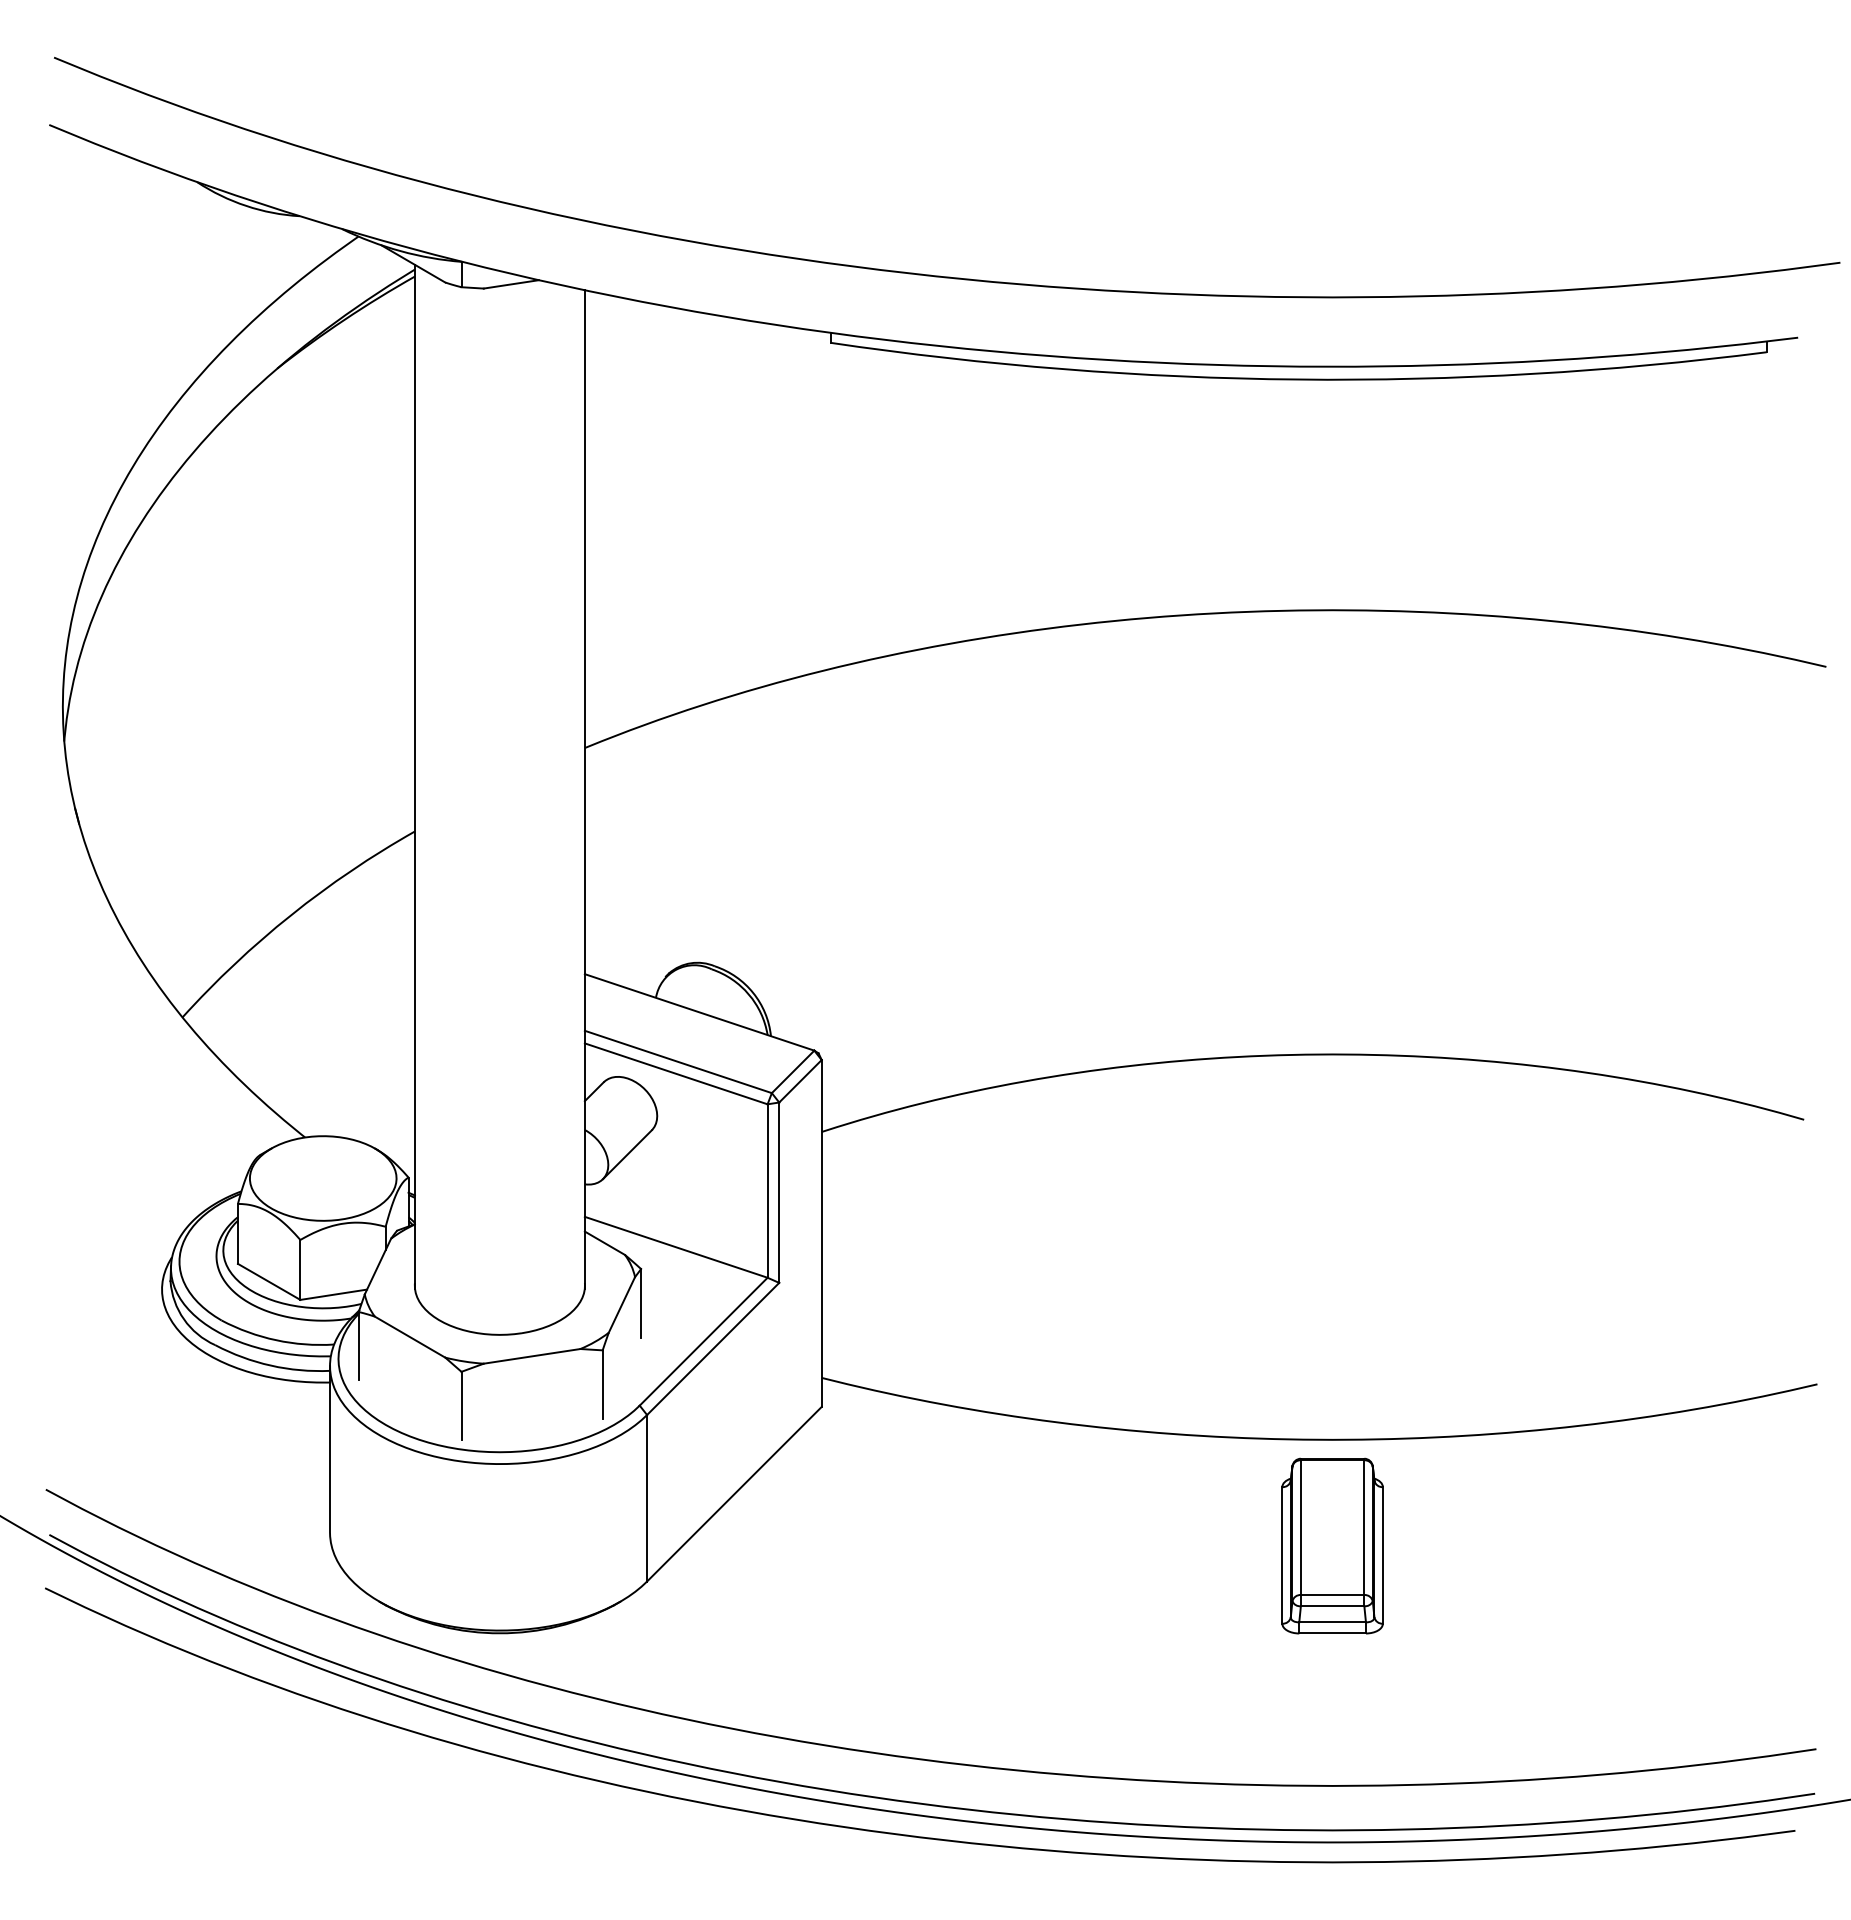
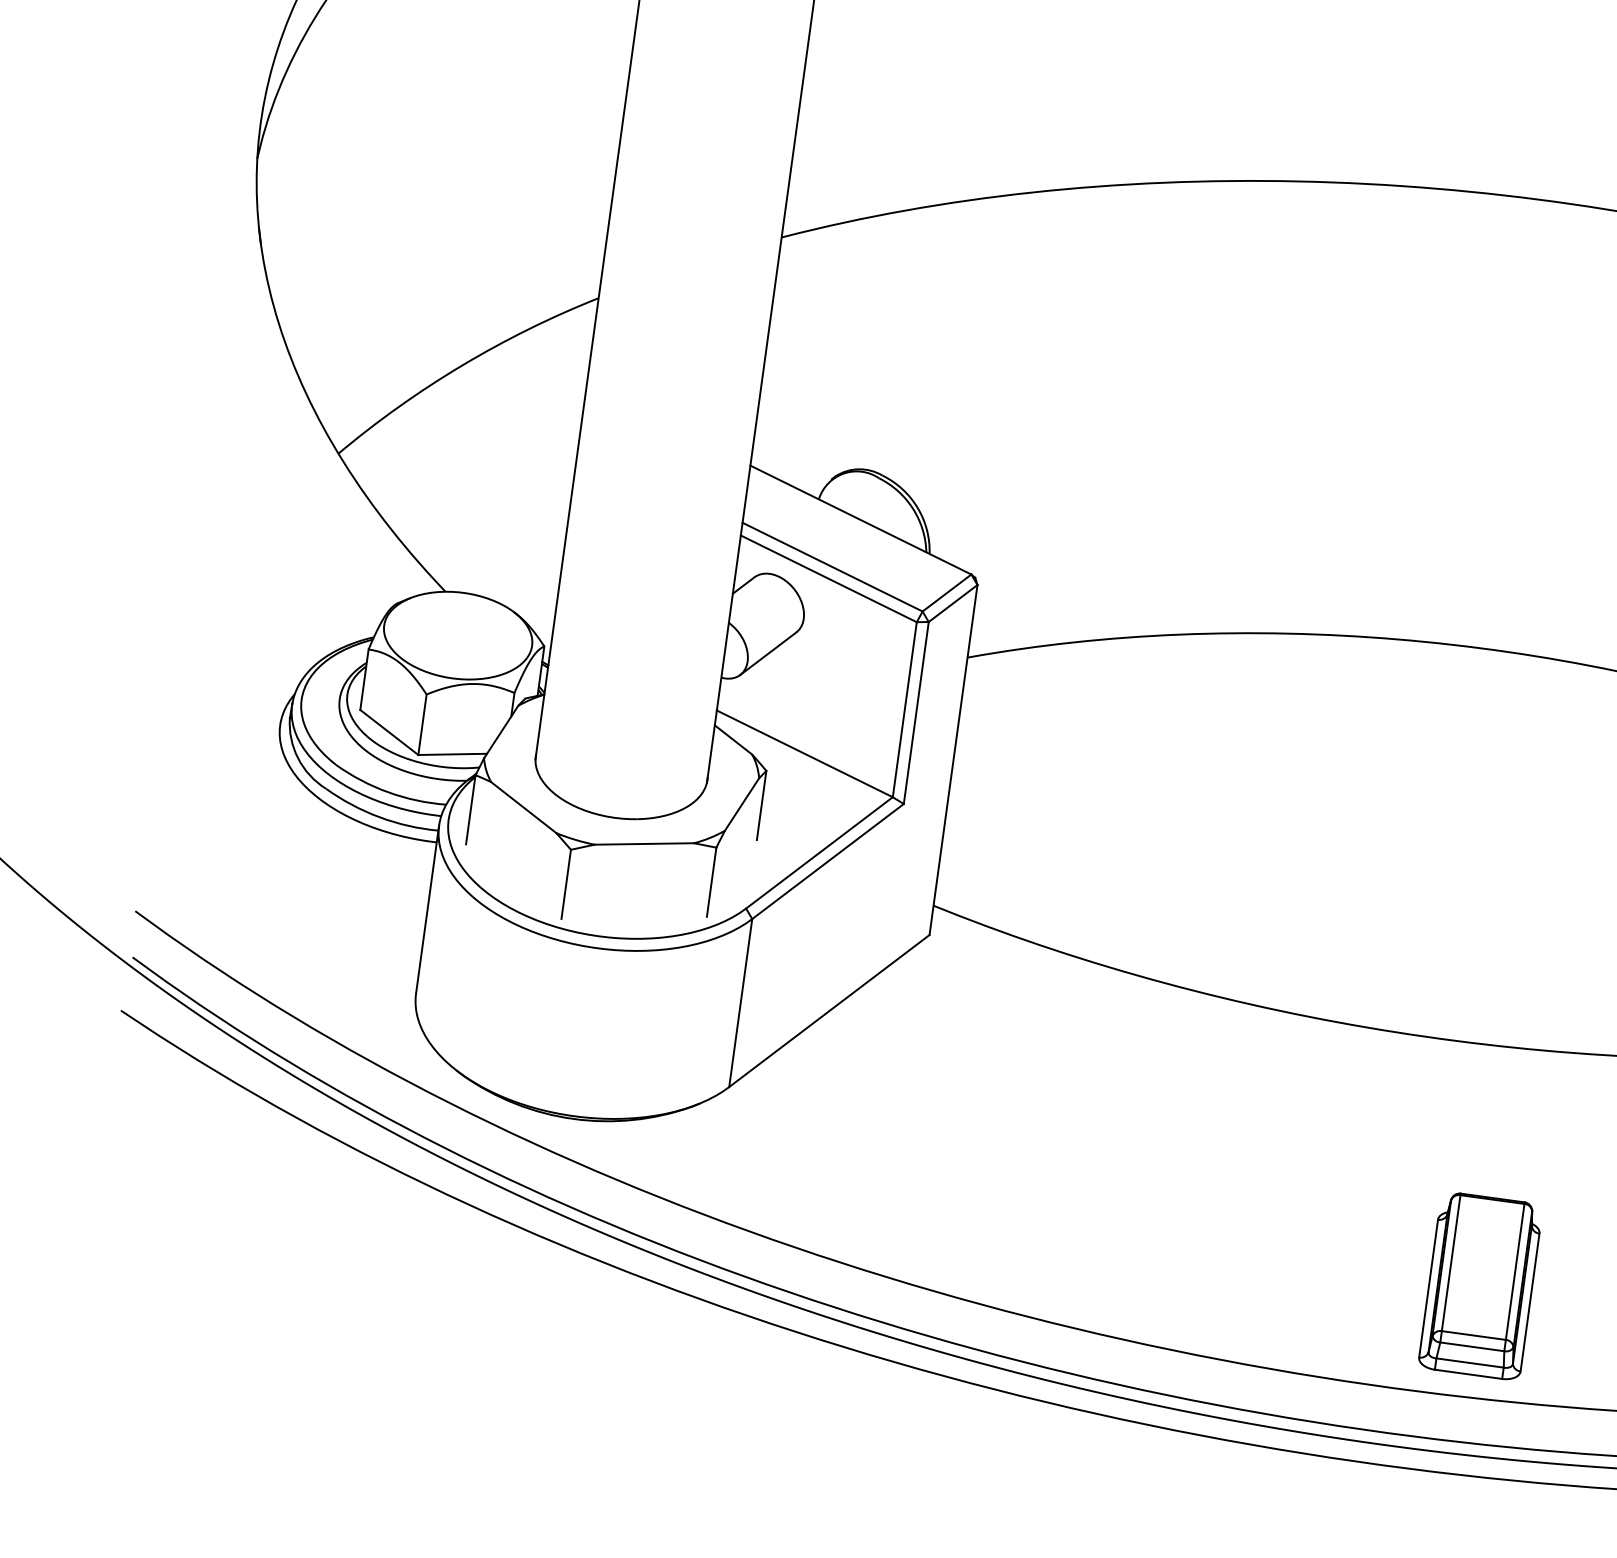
part: (1332, 1545) -> (1480, 1285), moved

